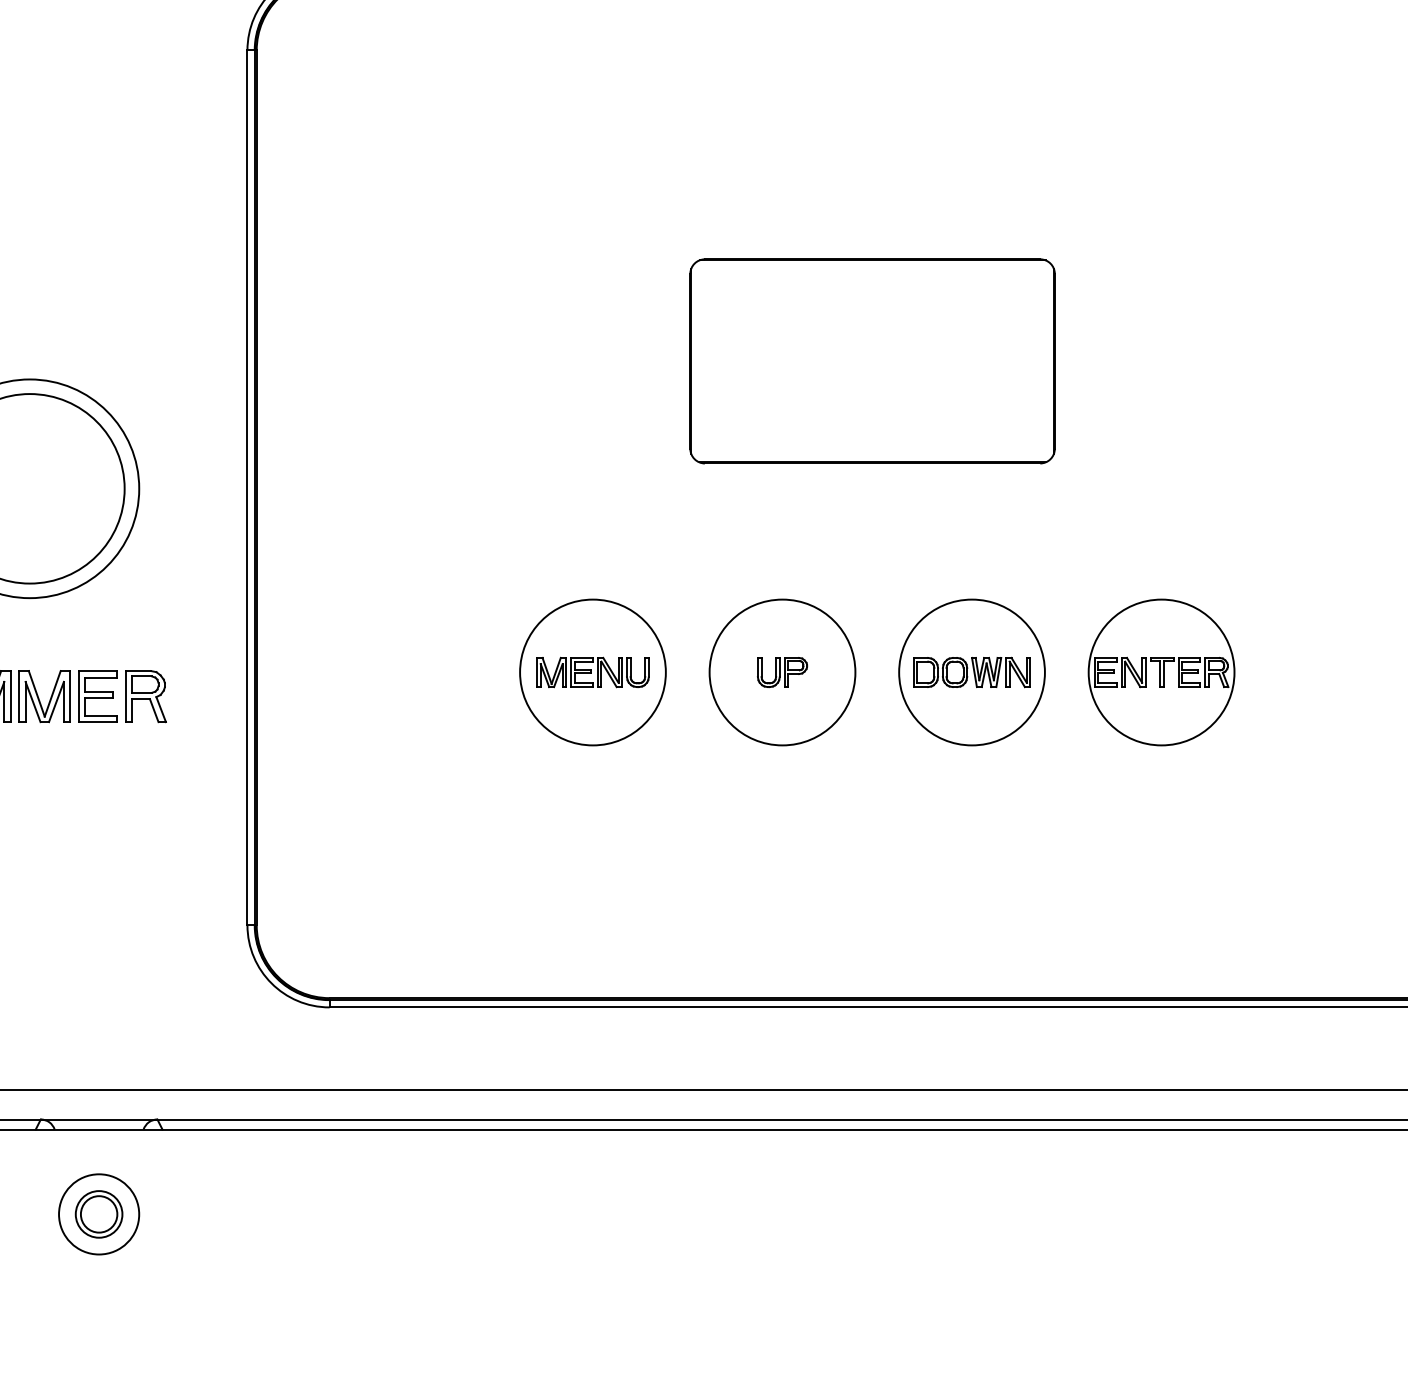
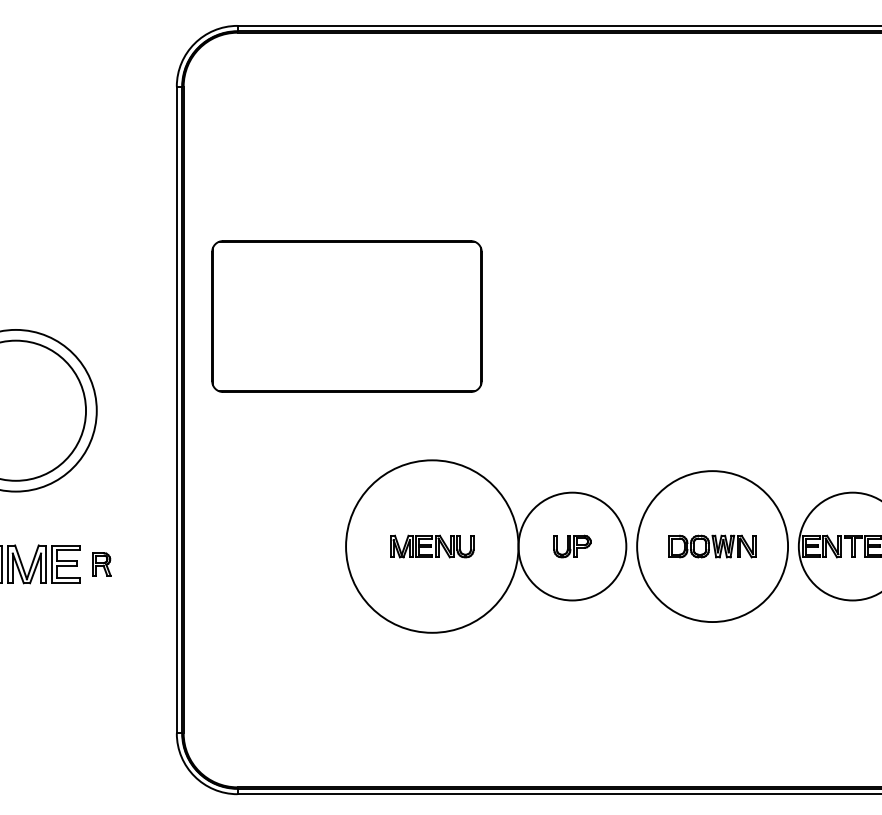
part: (872, 361) -> (346, 316), moved
circle: (592, 672) -> (431, 546), size x1.6
circle: (971, 672) -> (712, 546), size x1.4
part: (145, 696) -> (101, 564), size x0.6

